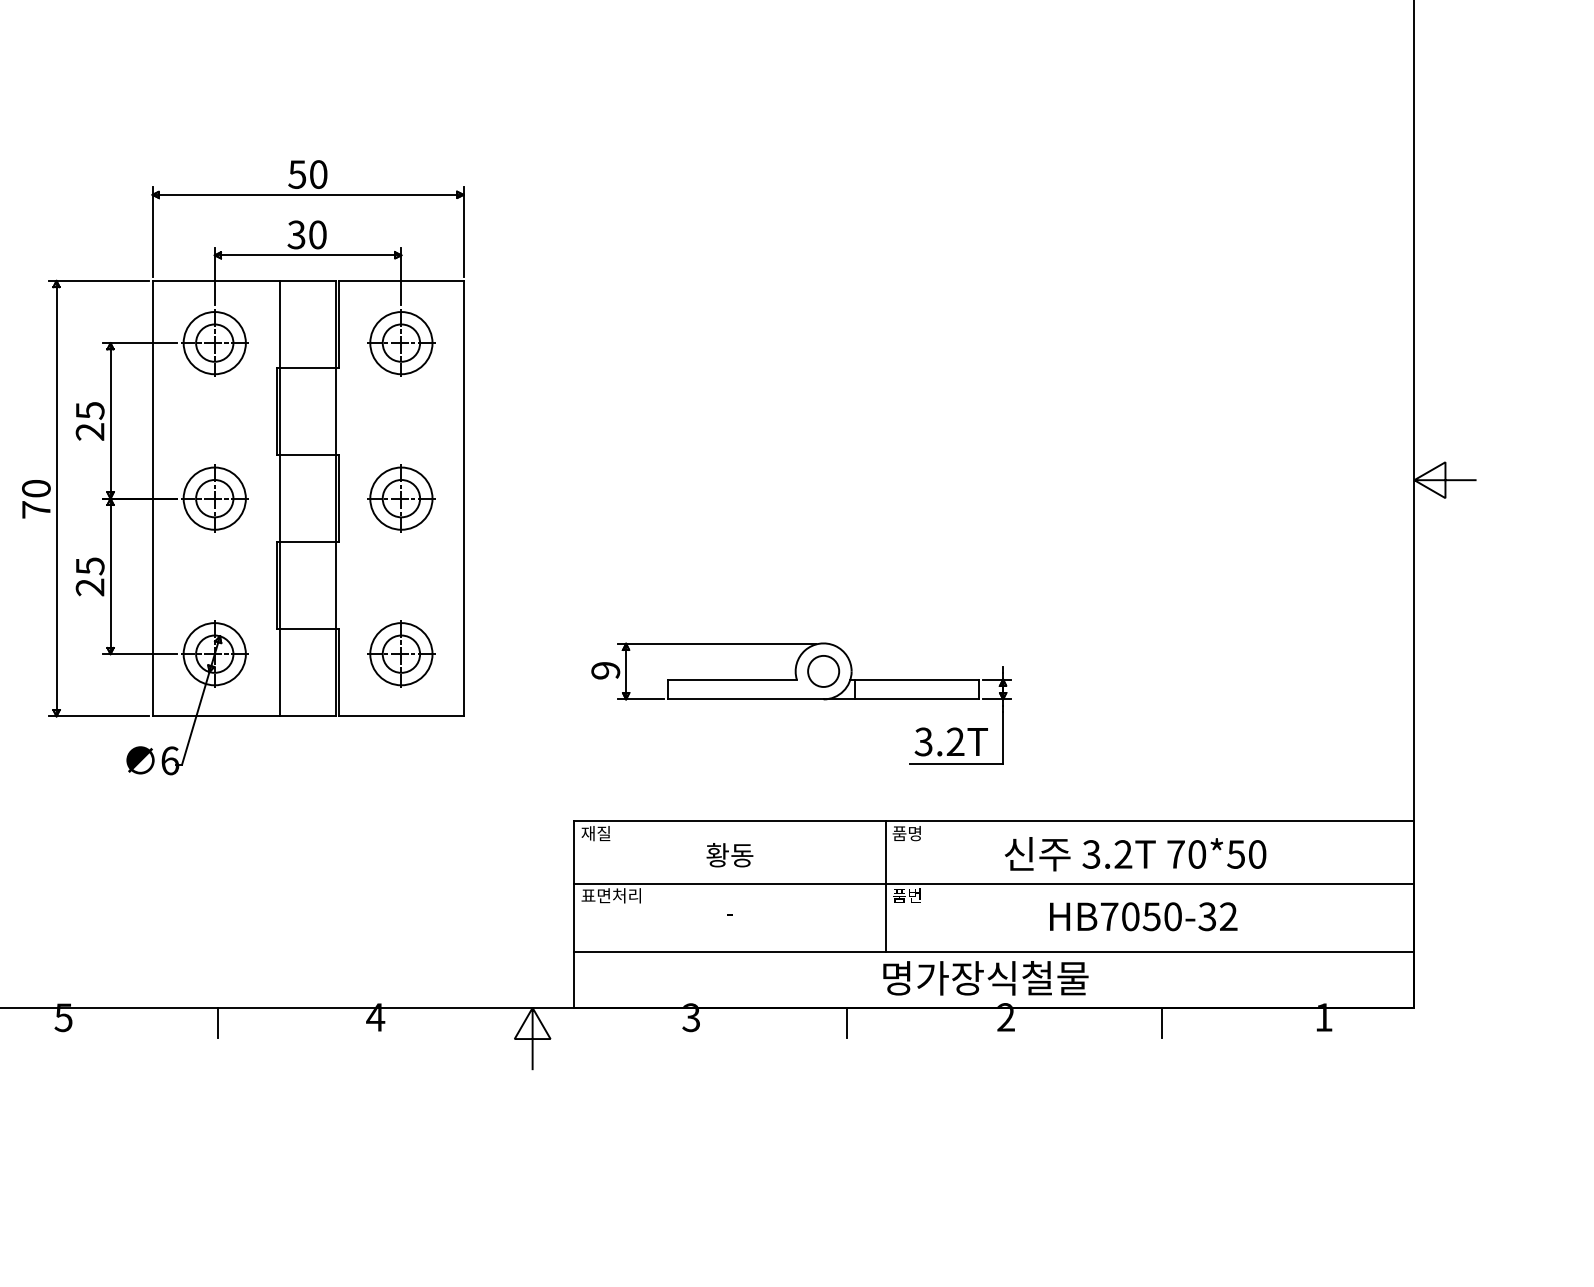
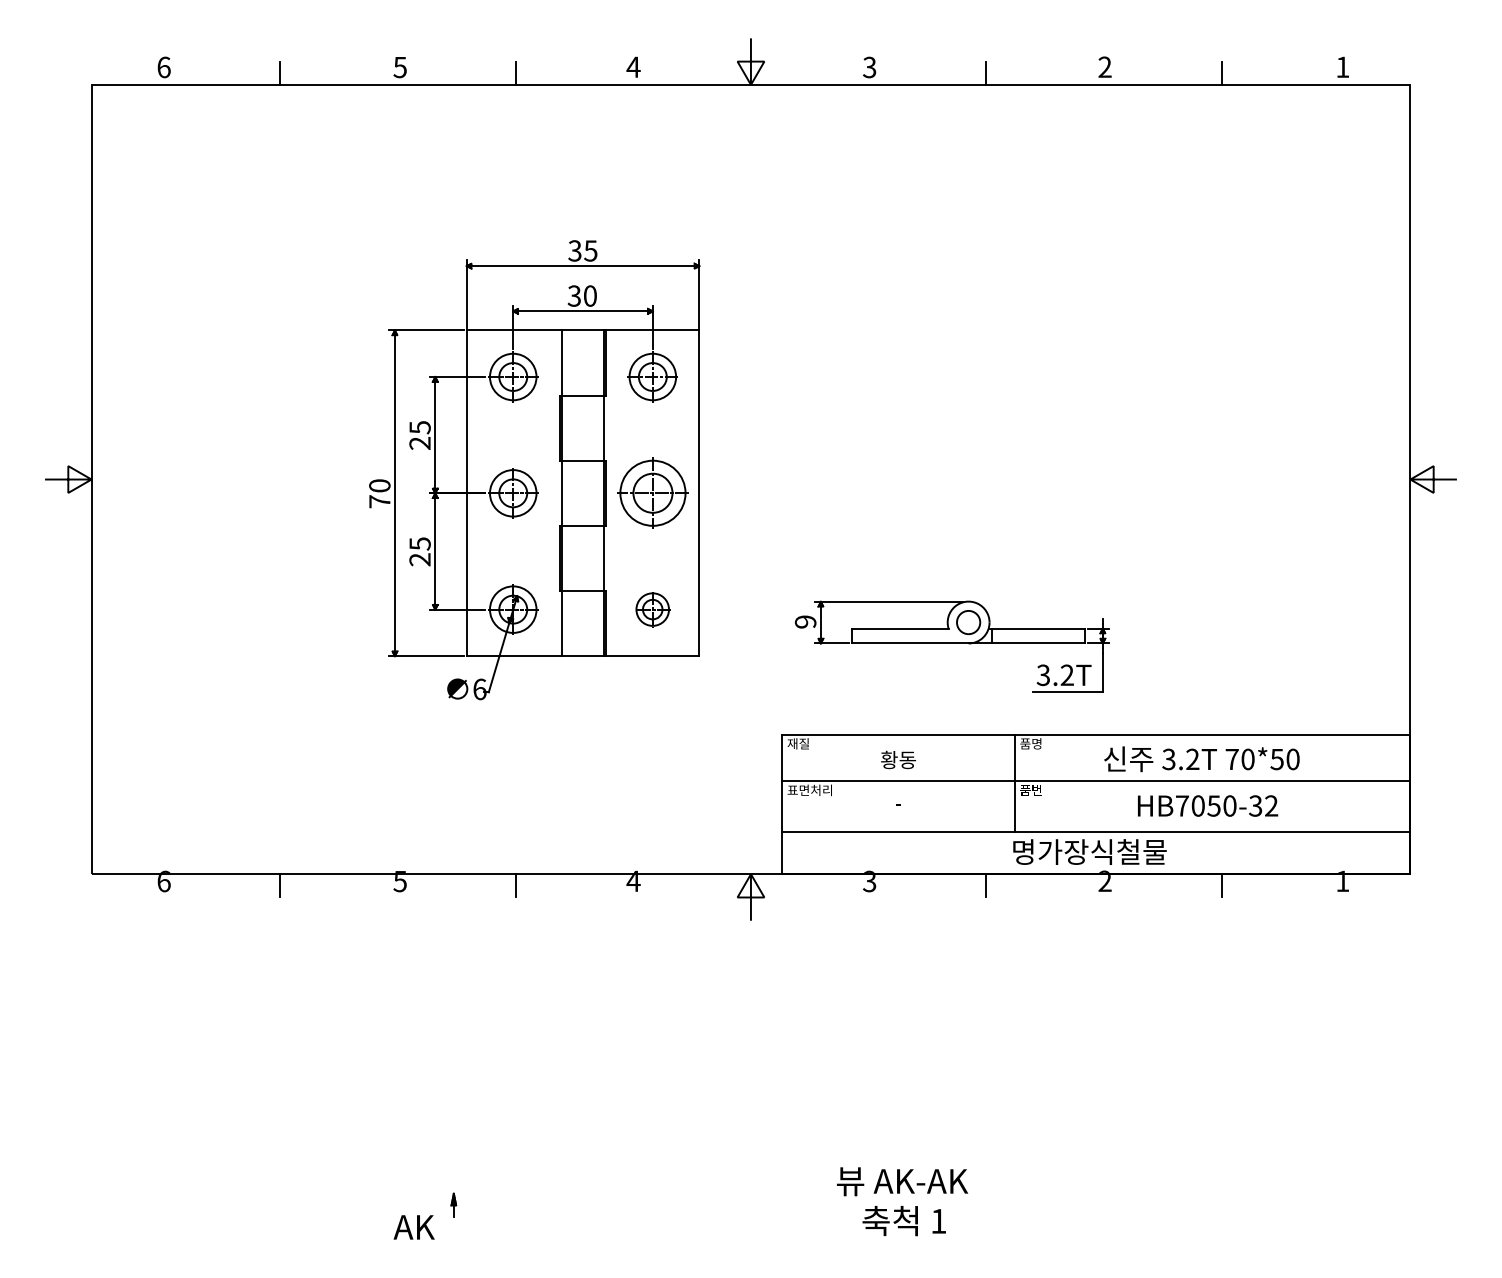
text: (307, 173) -> (582, 250), 50 -> 35
part: (400, 498) -> (652, 493), size x1.4
part: (400, 653) -> (652, 609), size x0.7

